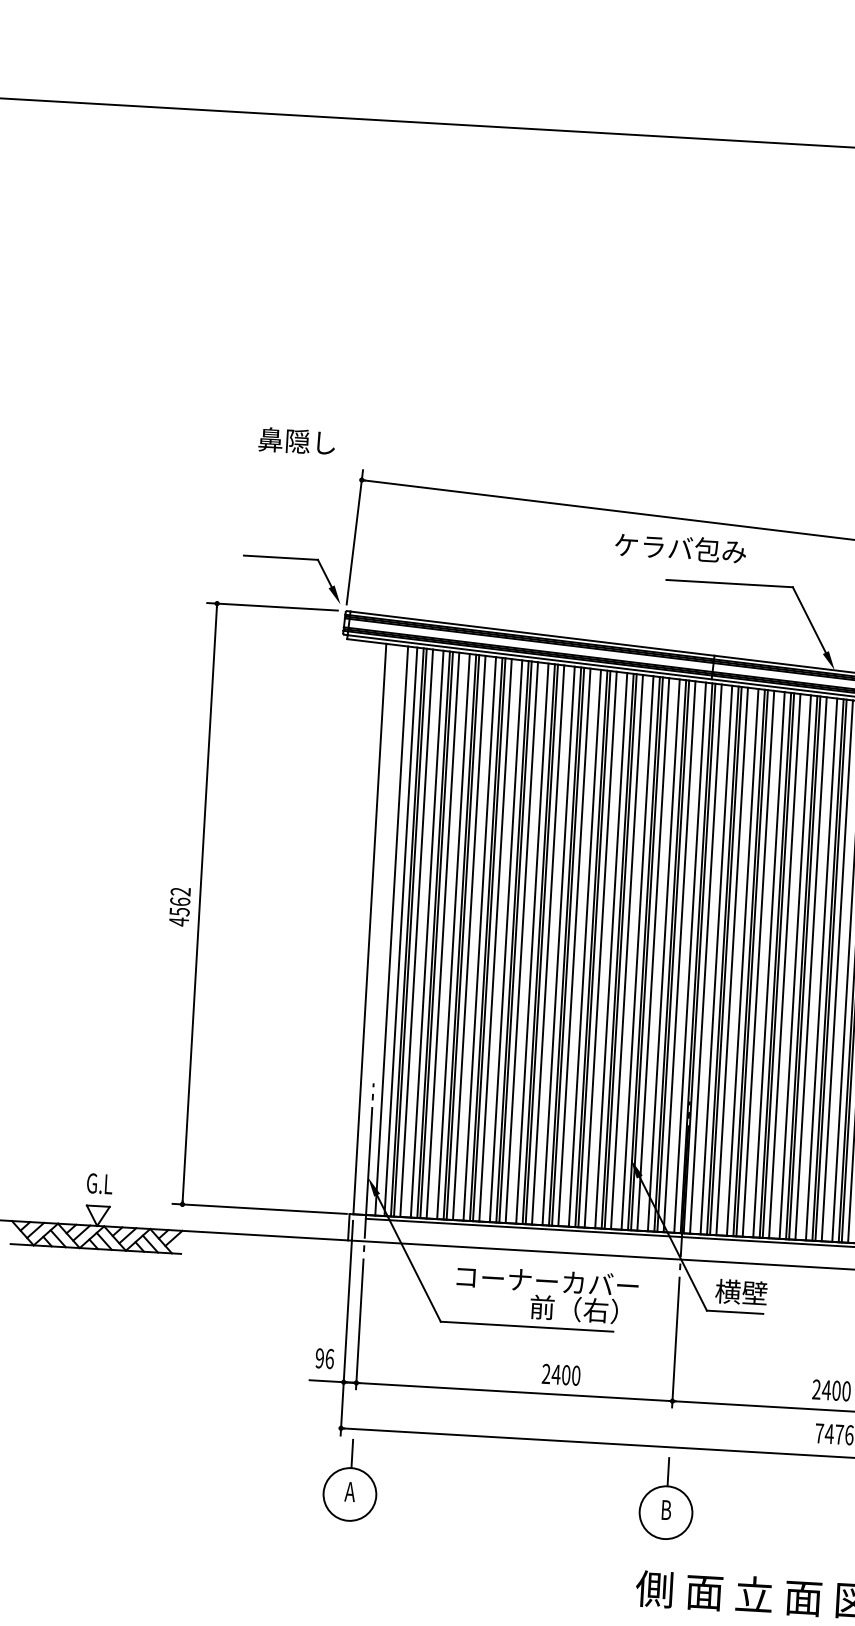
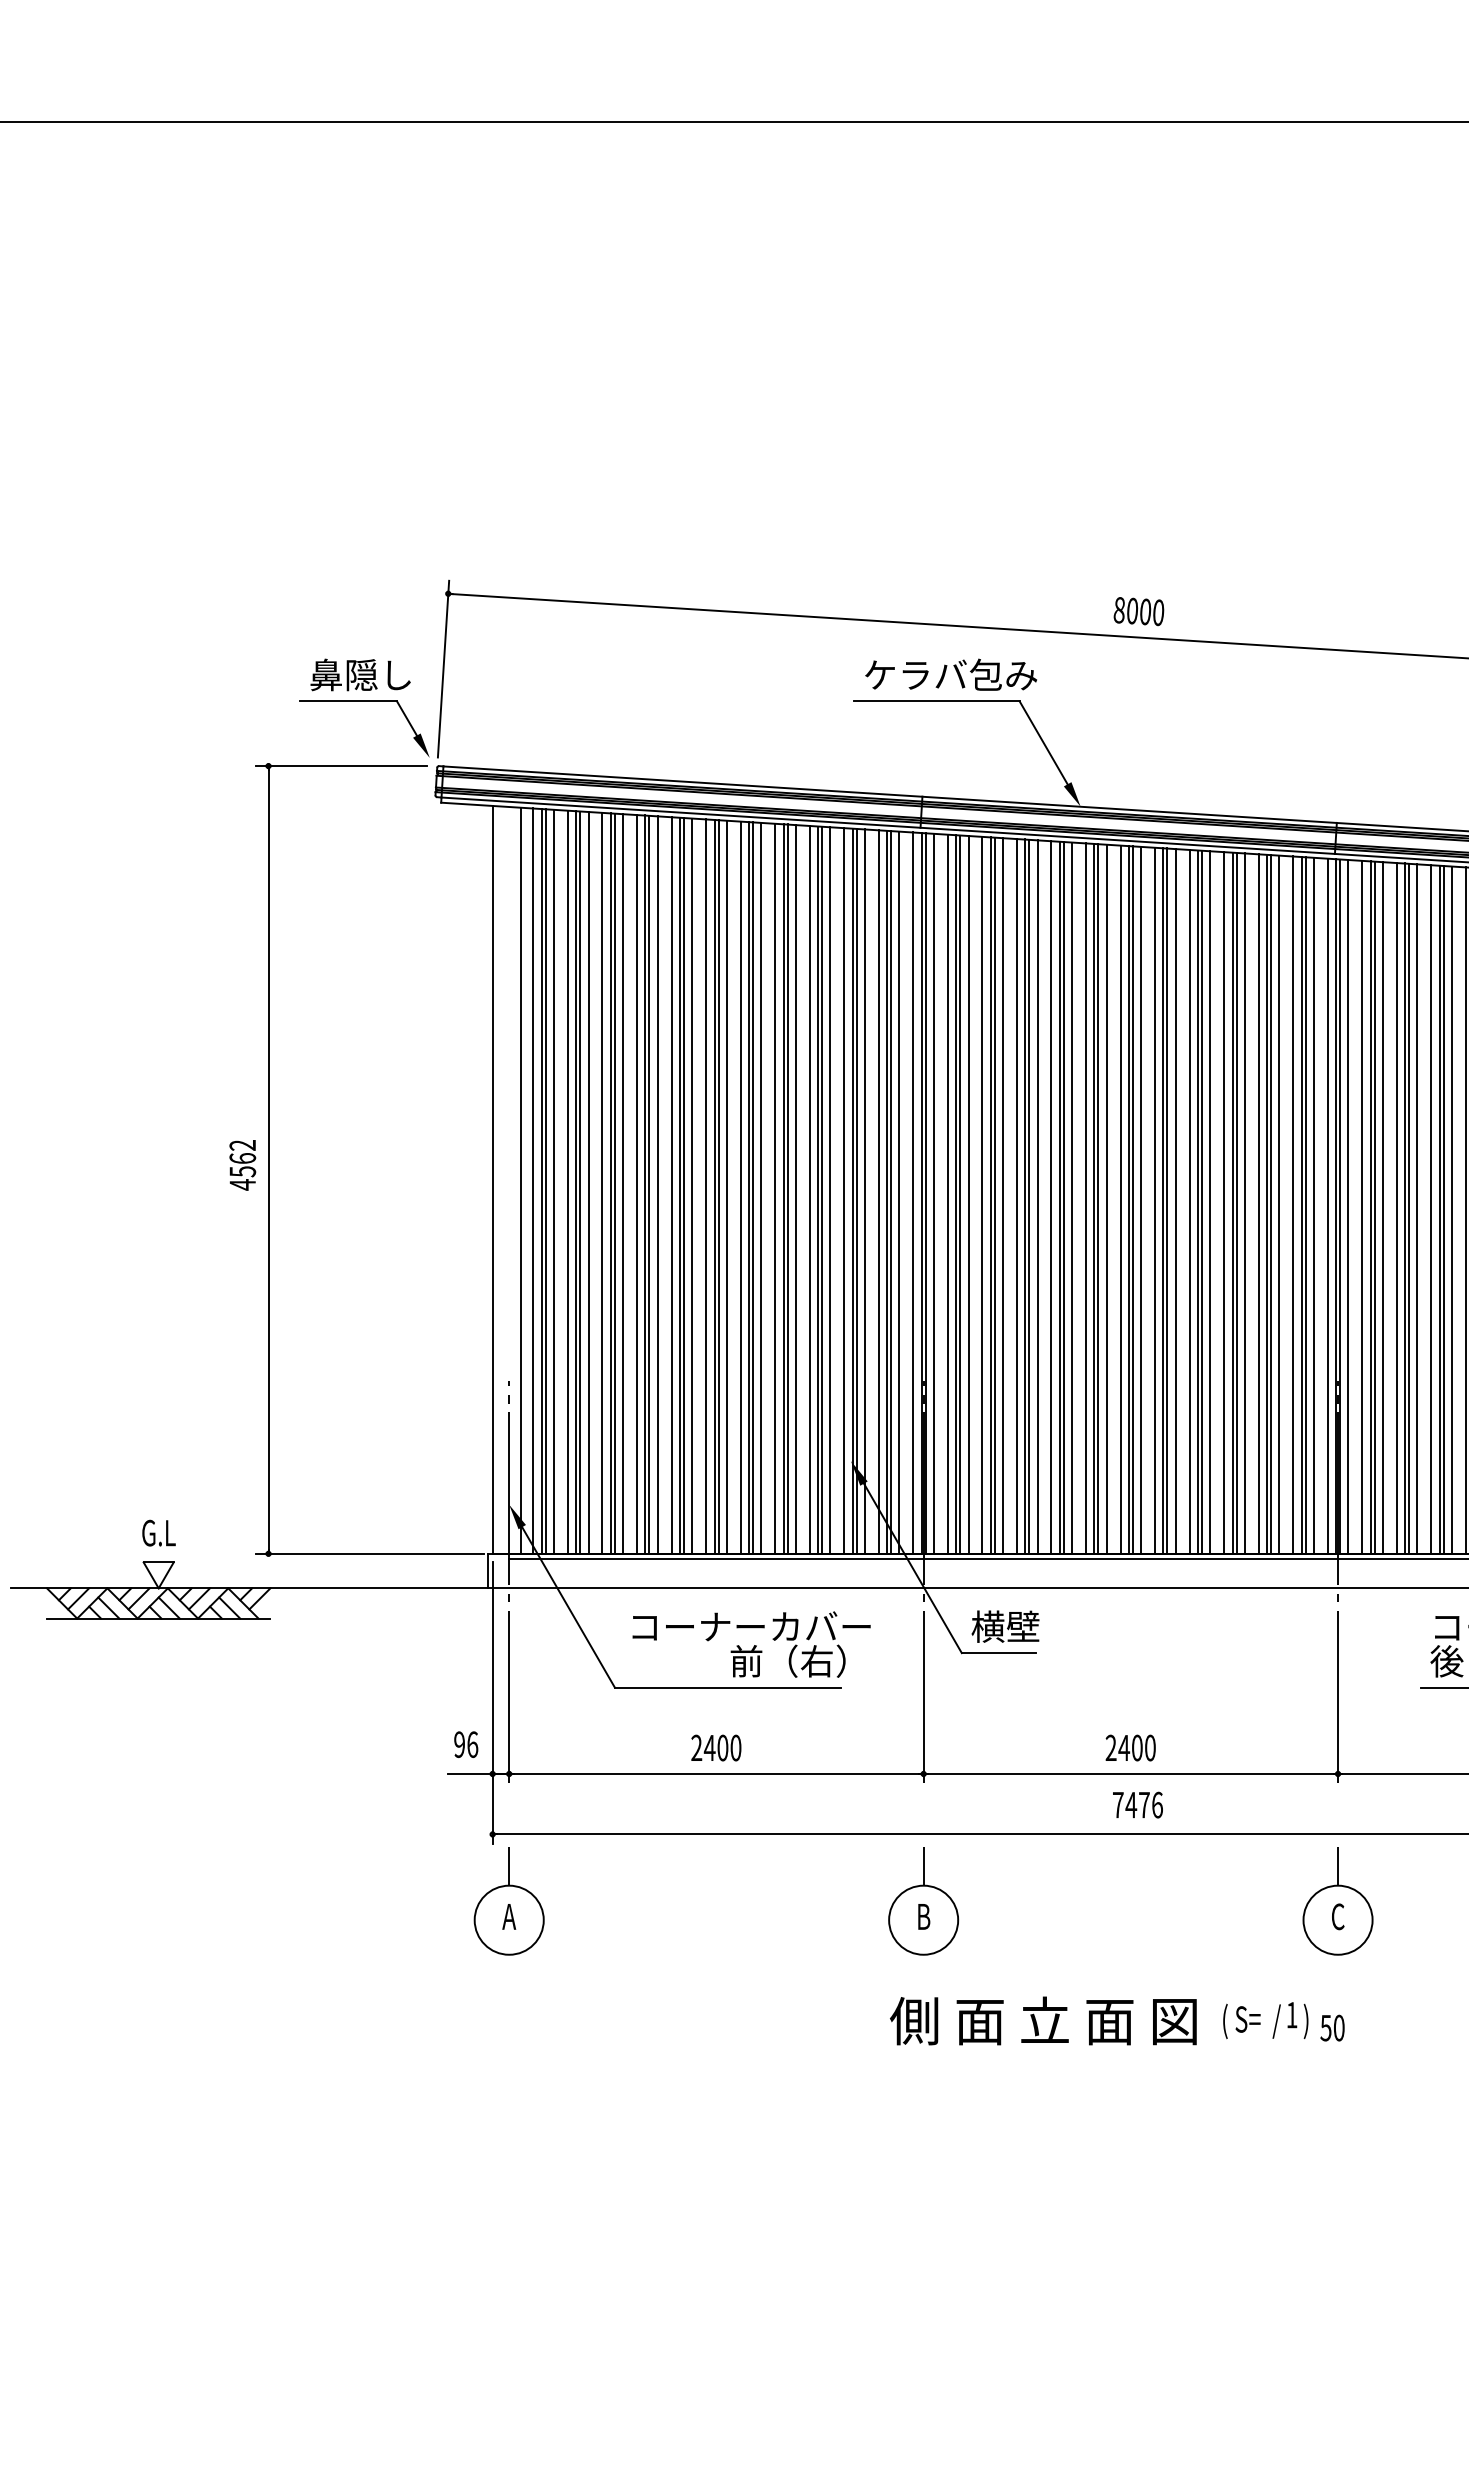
text: (296, 440) -> (360, 674), moved
text: (680, 547) -> (950, 674), moved
text: (561, 1374) -> (716, 1747), moved

